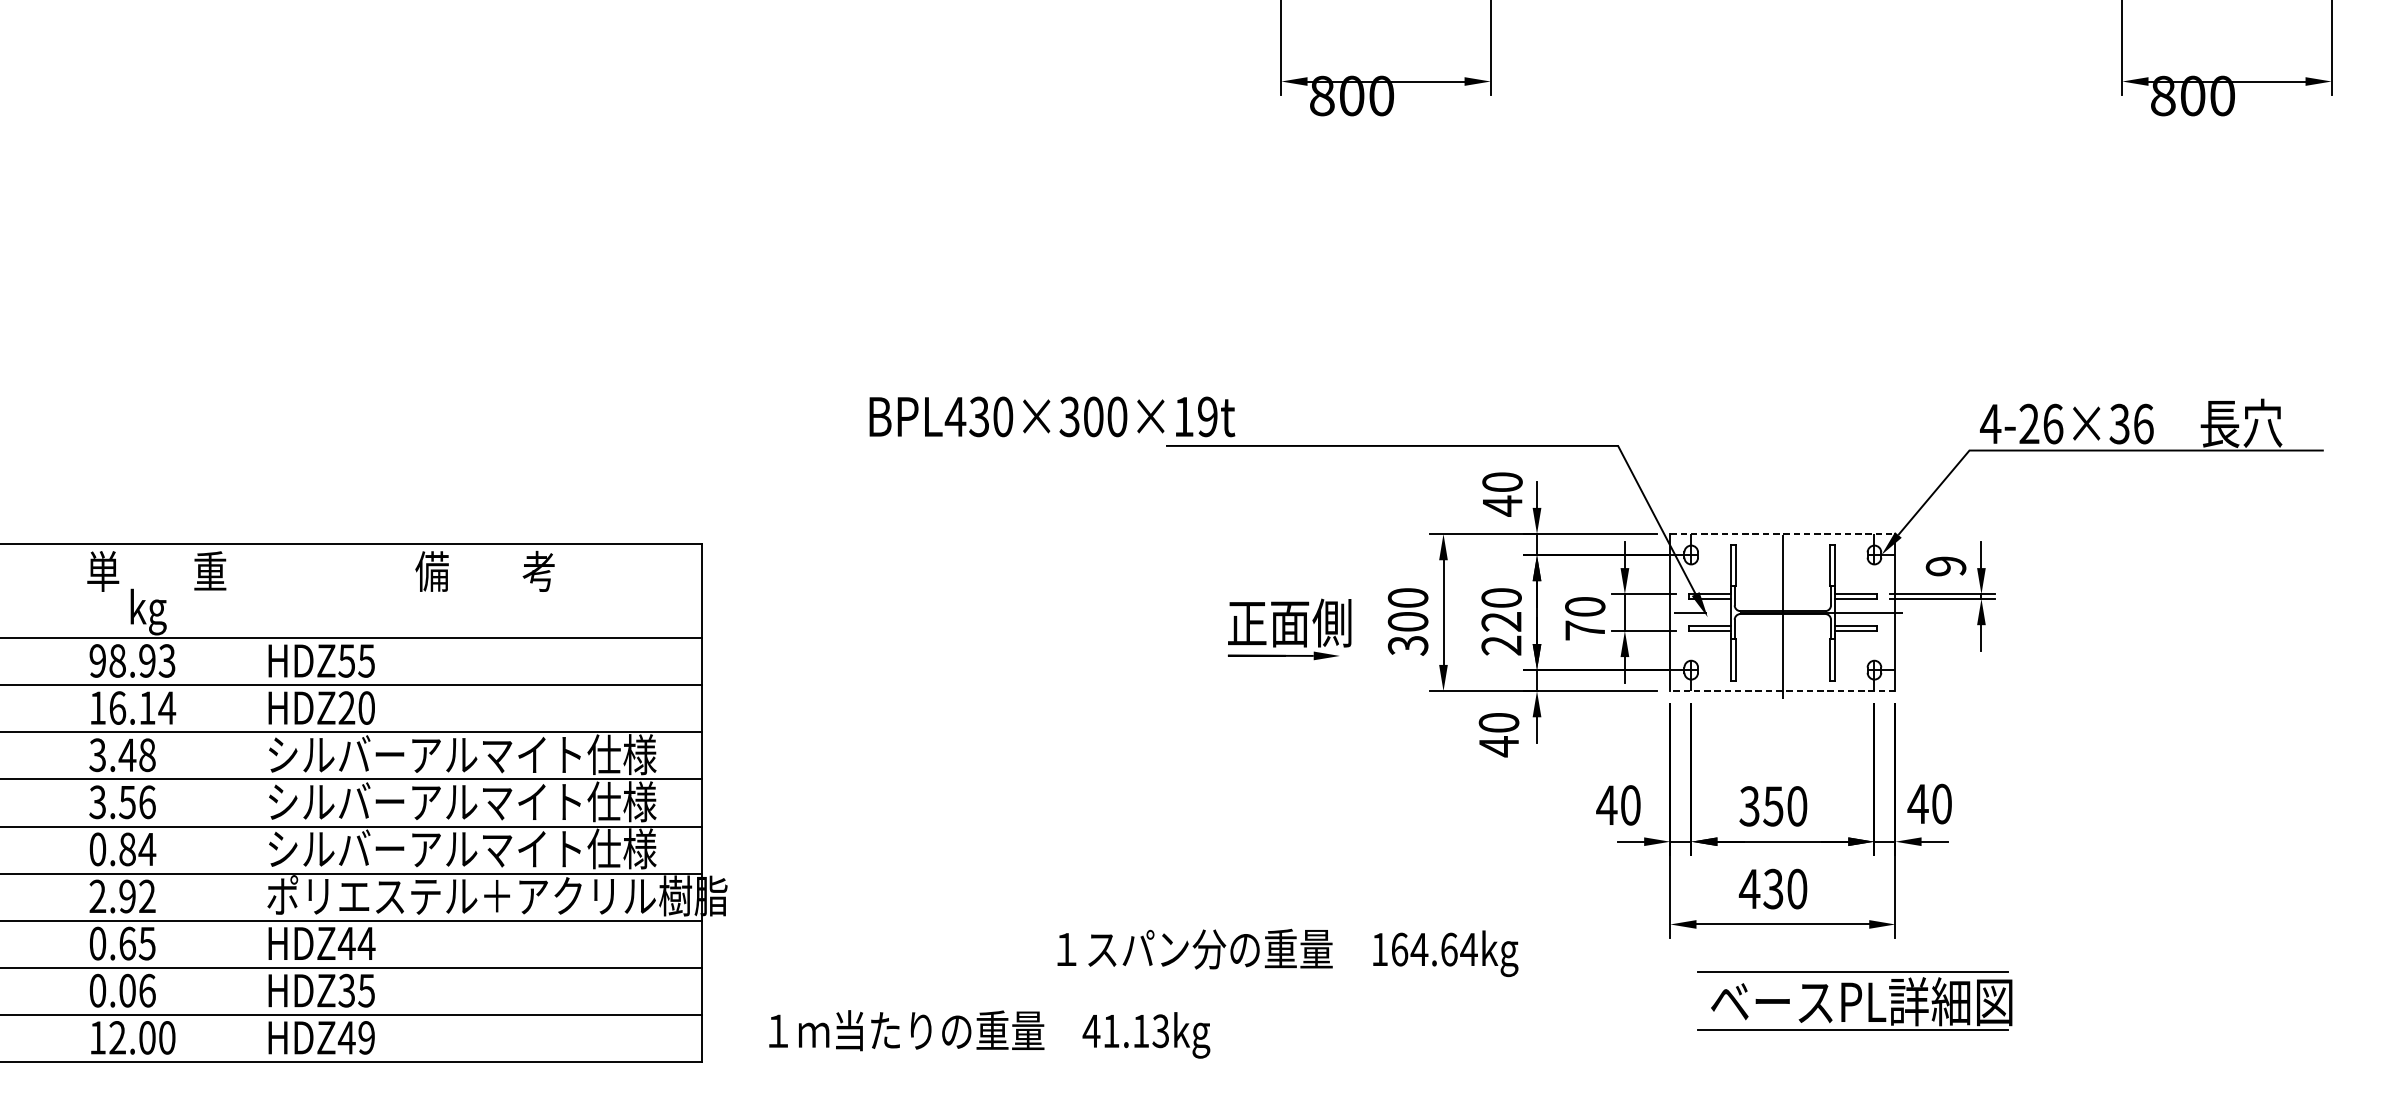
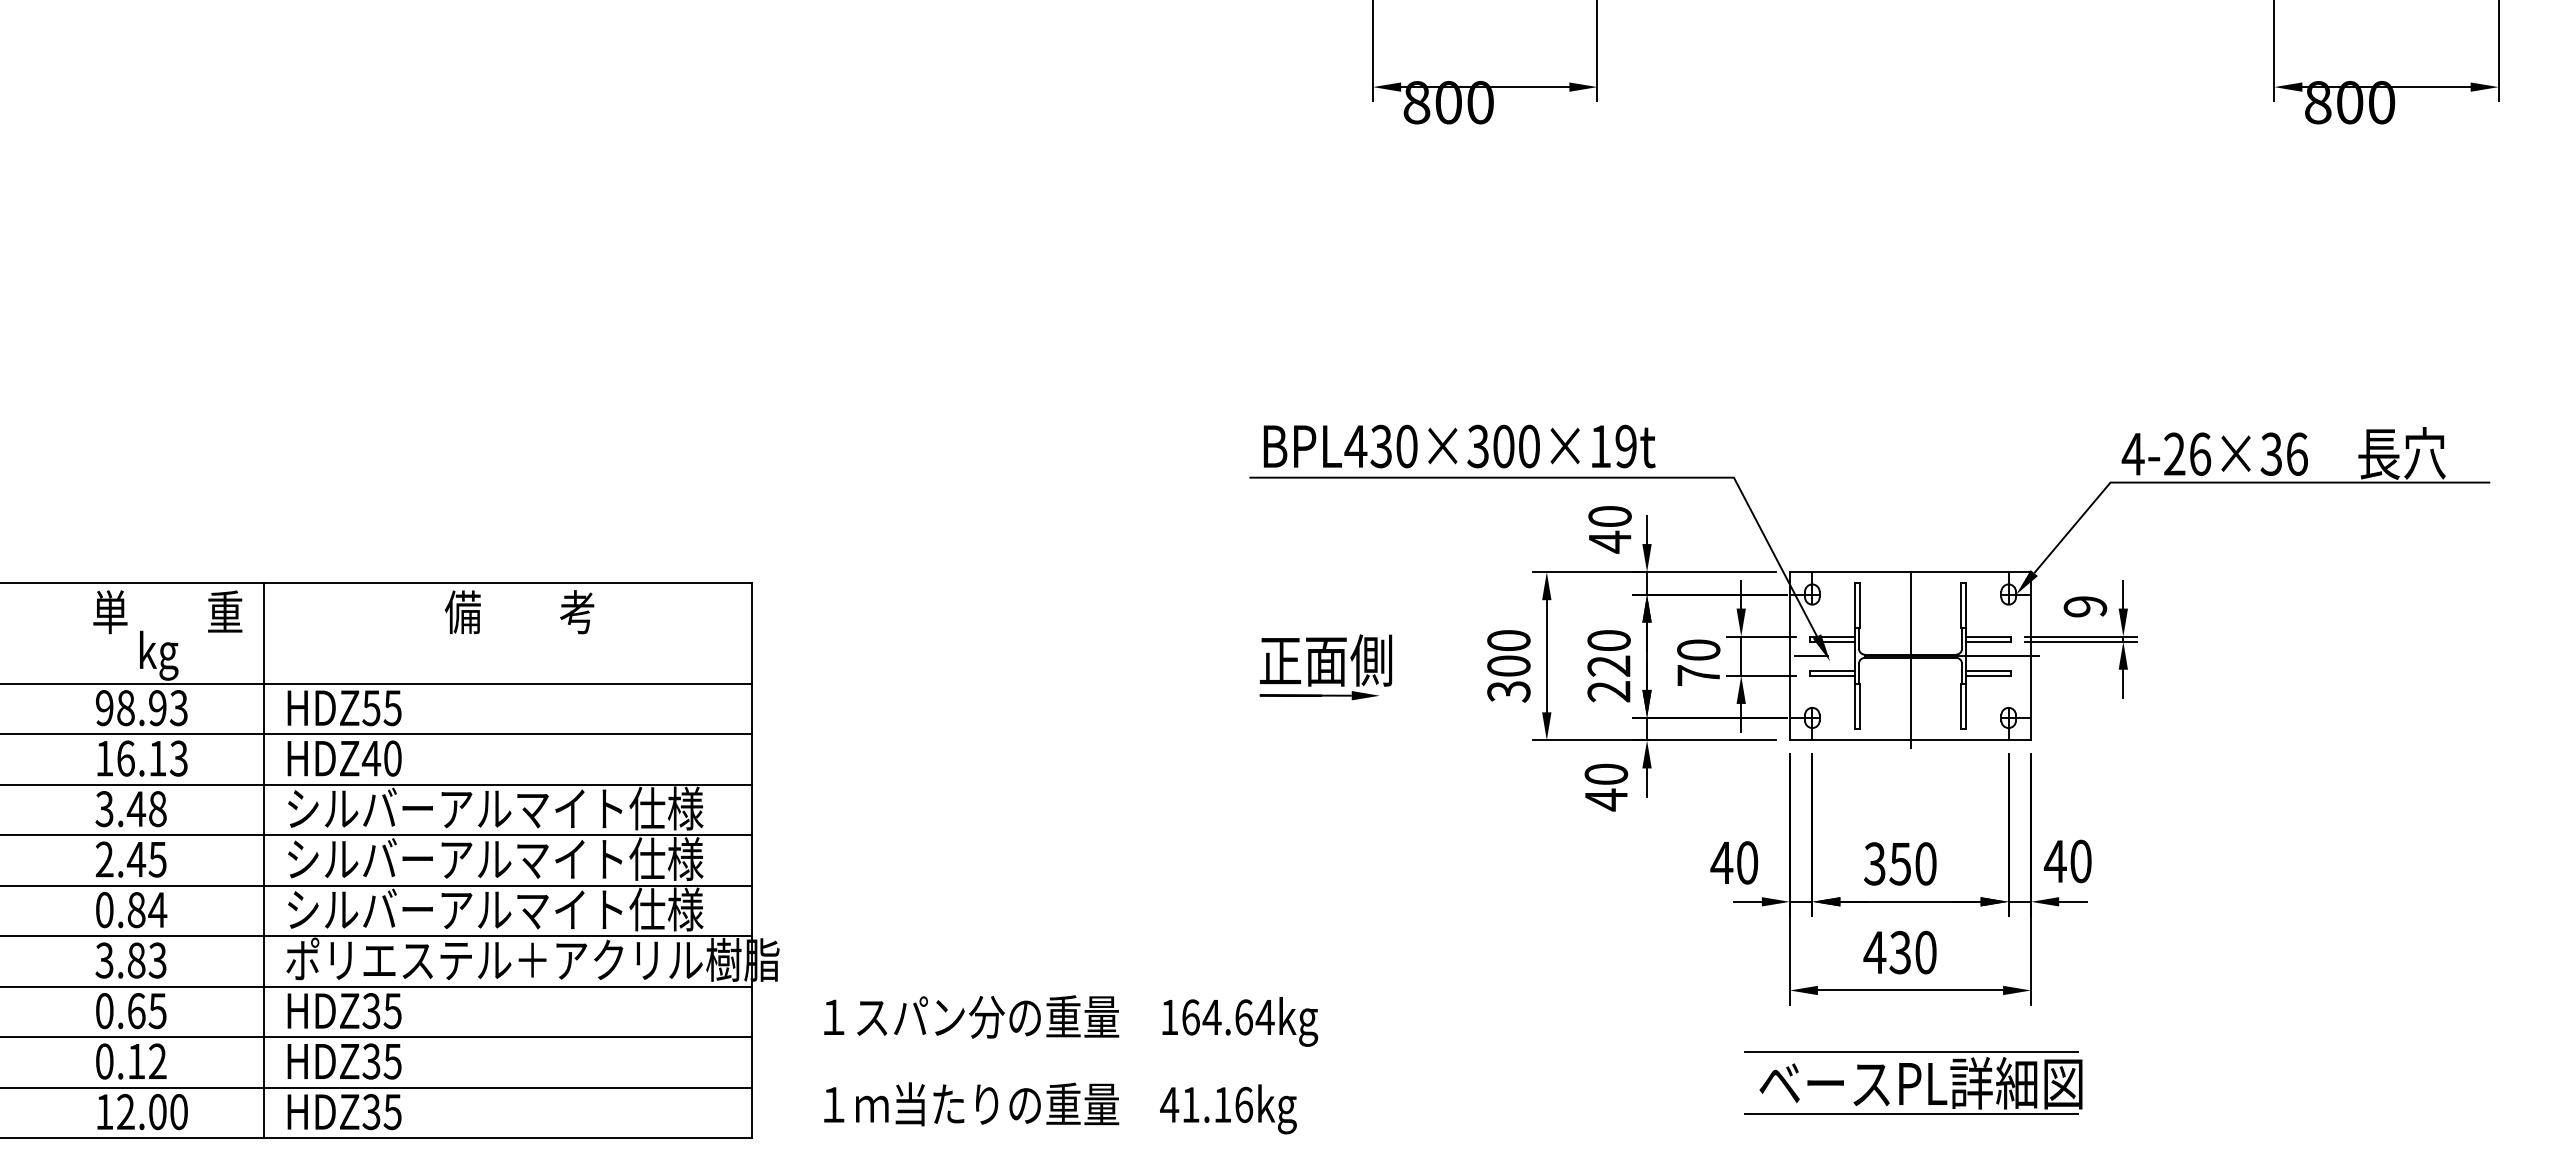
text: (1052, 416) -> (1459, 446), moved
line: (1782, 534) -> (1910, 572), dashed -> solid
part: (1289, 629) -> (1325, 667), moved
line: (1782, 691) -> (1910, 740), dashed -> solid
text: (166, 707) -> (178, 758), 16.14 -> 16.13
text: (346, 707) -> (371, 758), HDZ20 -> HDZ40
text: (121, 802) -> (130, 859), 3.56 -> 2.45
line: (246, 802) -> (264, 859), added
text: (121, 896) -> (130, 960), 2.92 -> 3.83
text: (356, 944) -> (381, 1011), HDZ44 -> HDZ35
text: (1288, 952) -> (1071, 1020), moved
text: (137, 990) -> (147, 1061), 0.06 -> 0.12
part: (1854, 1000) -> (1913, 1082), moved
text: (1160, 1030) -> (1243, 1104), 41.13kg -> 41.16kg
text: (356, 1038) -> (381, 1112), HDZ49 -> HDZ35

